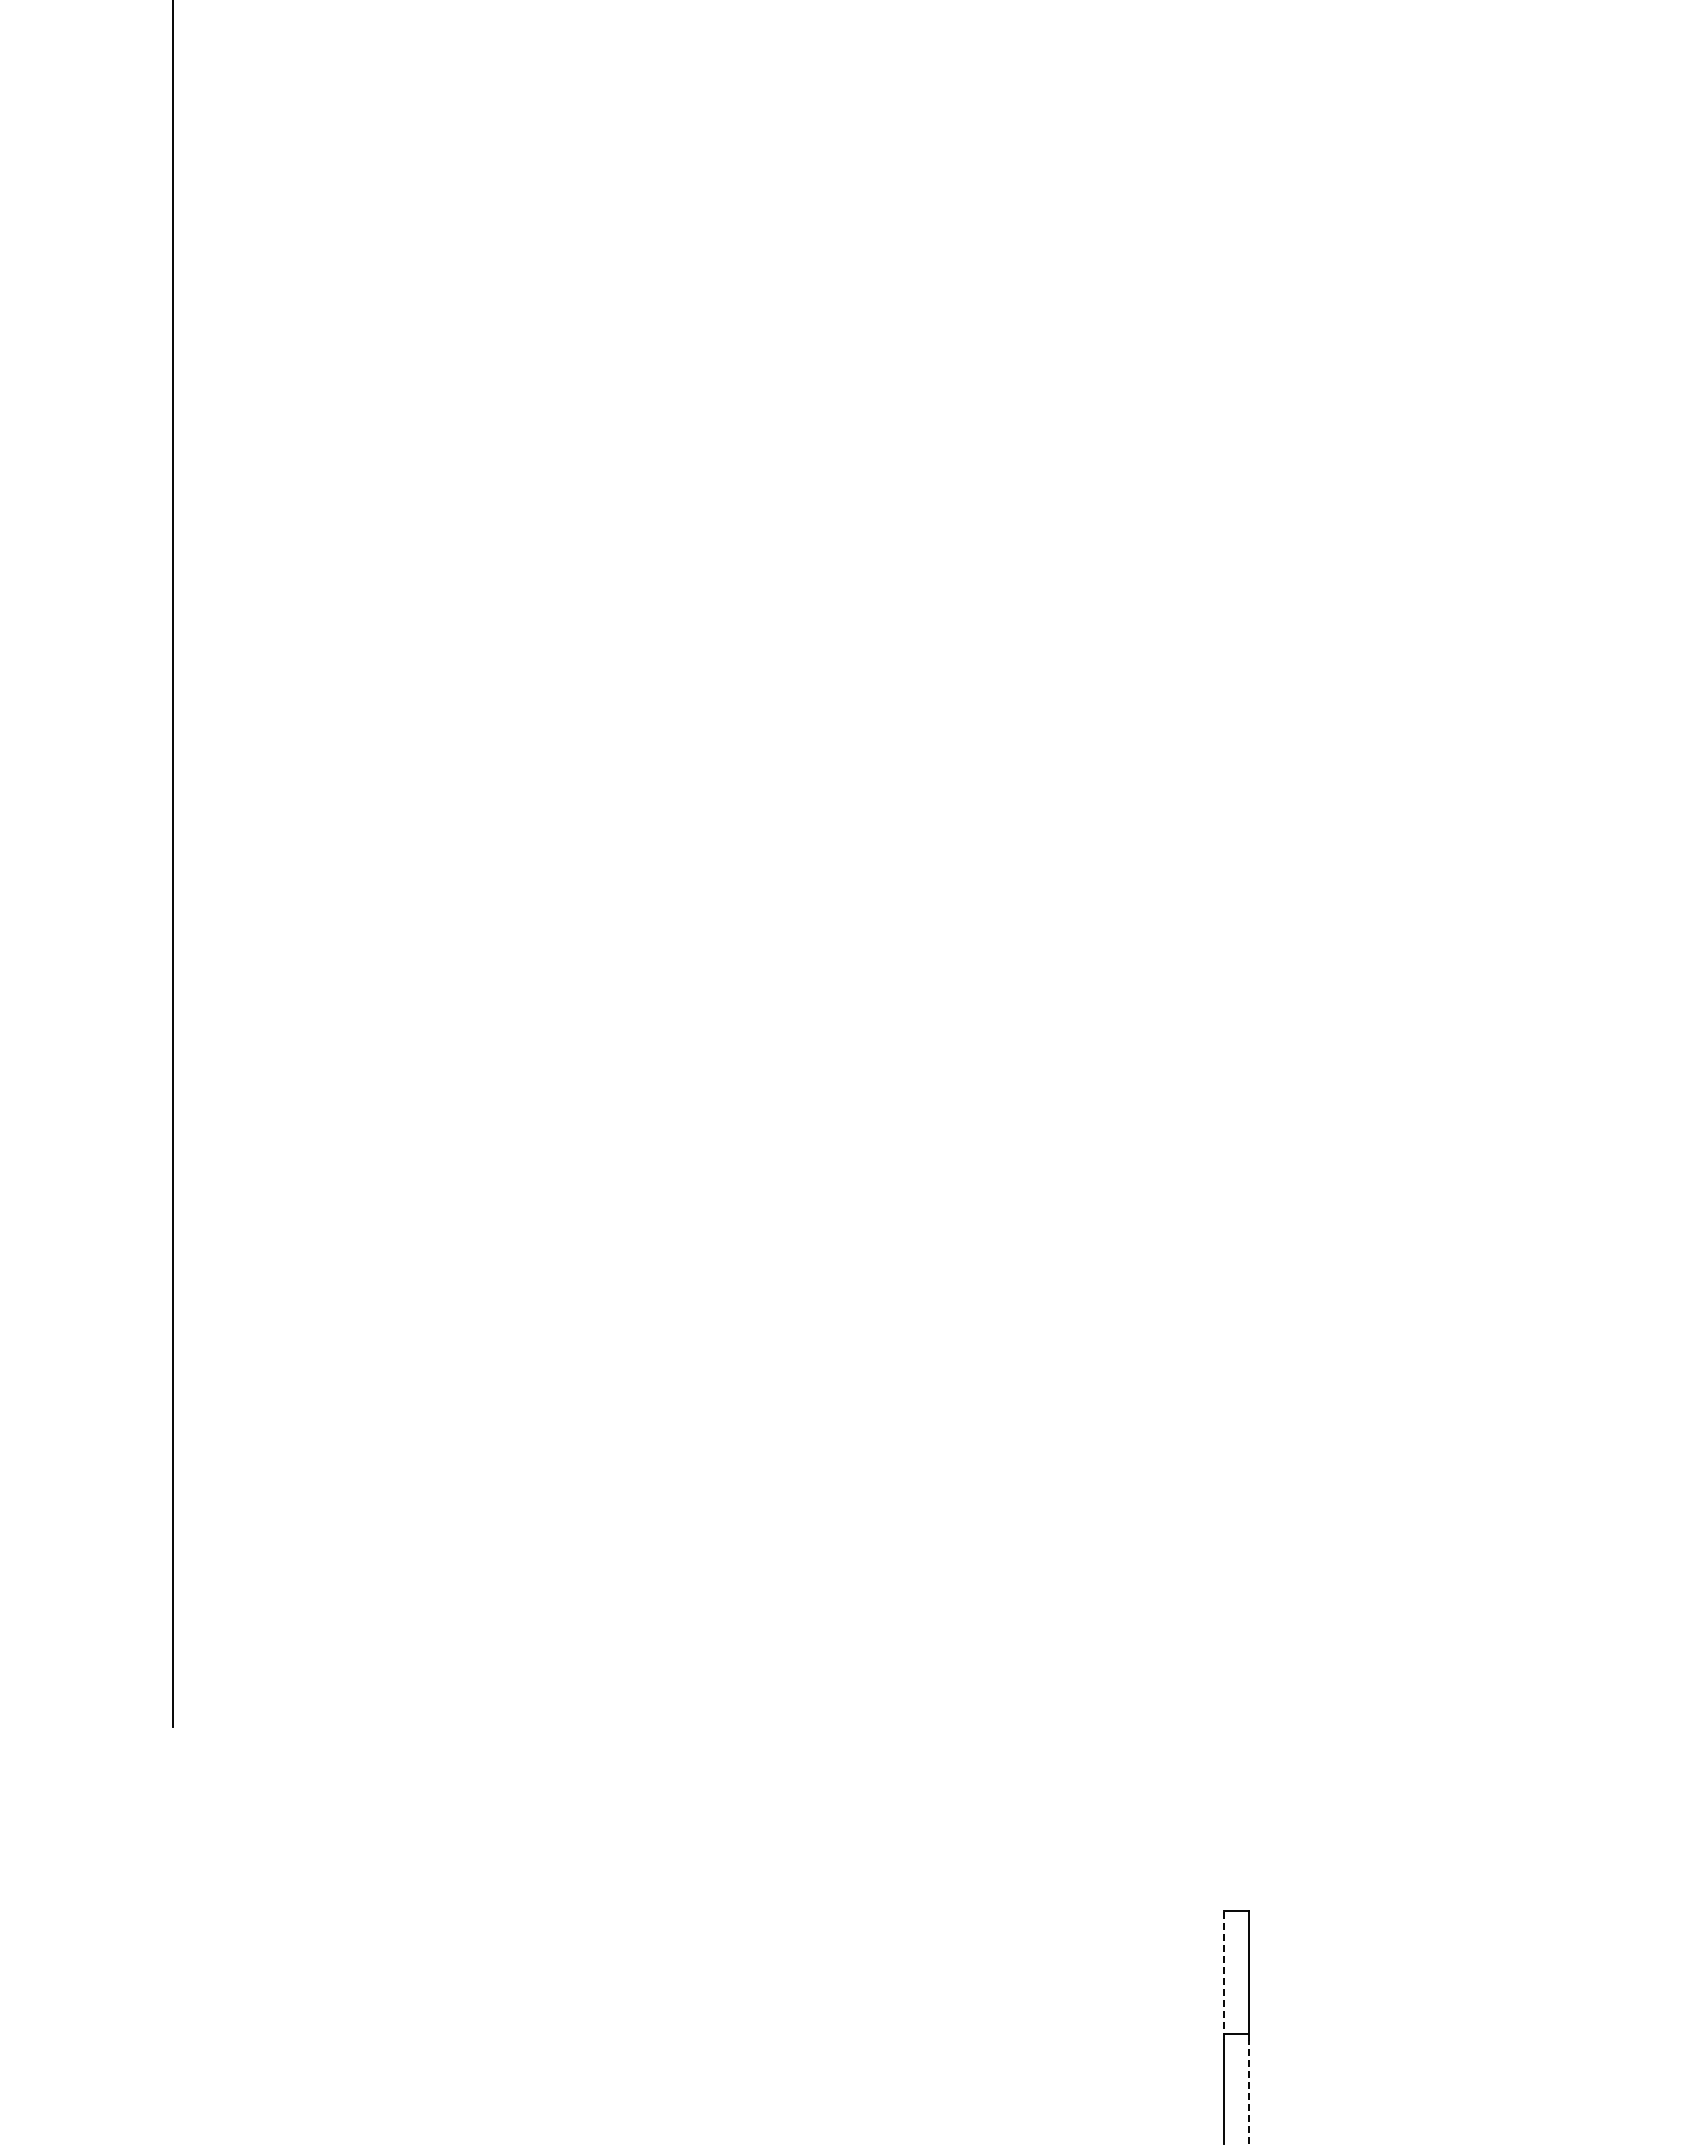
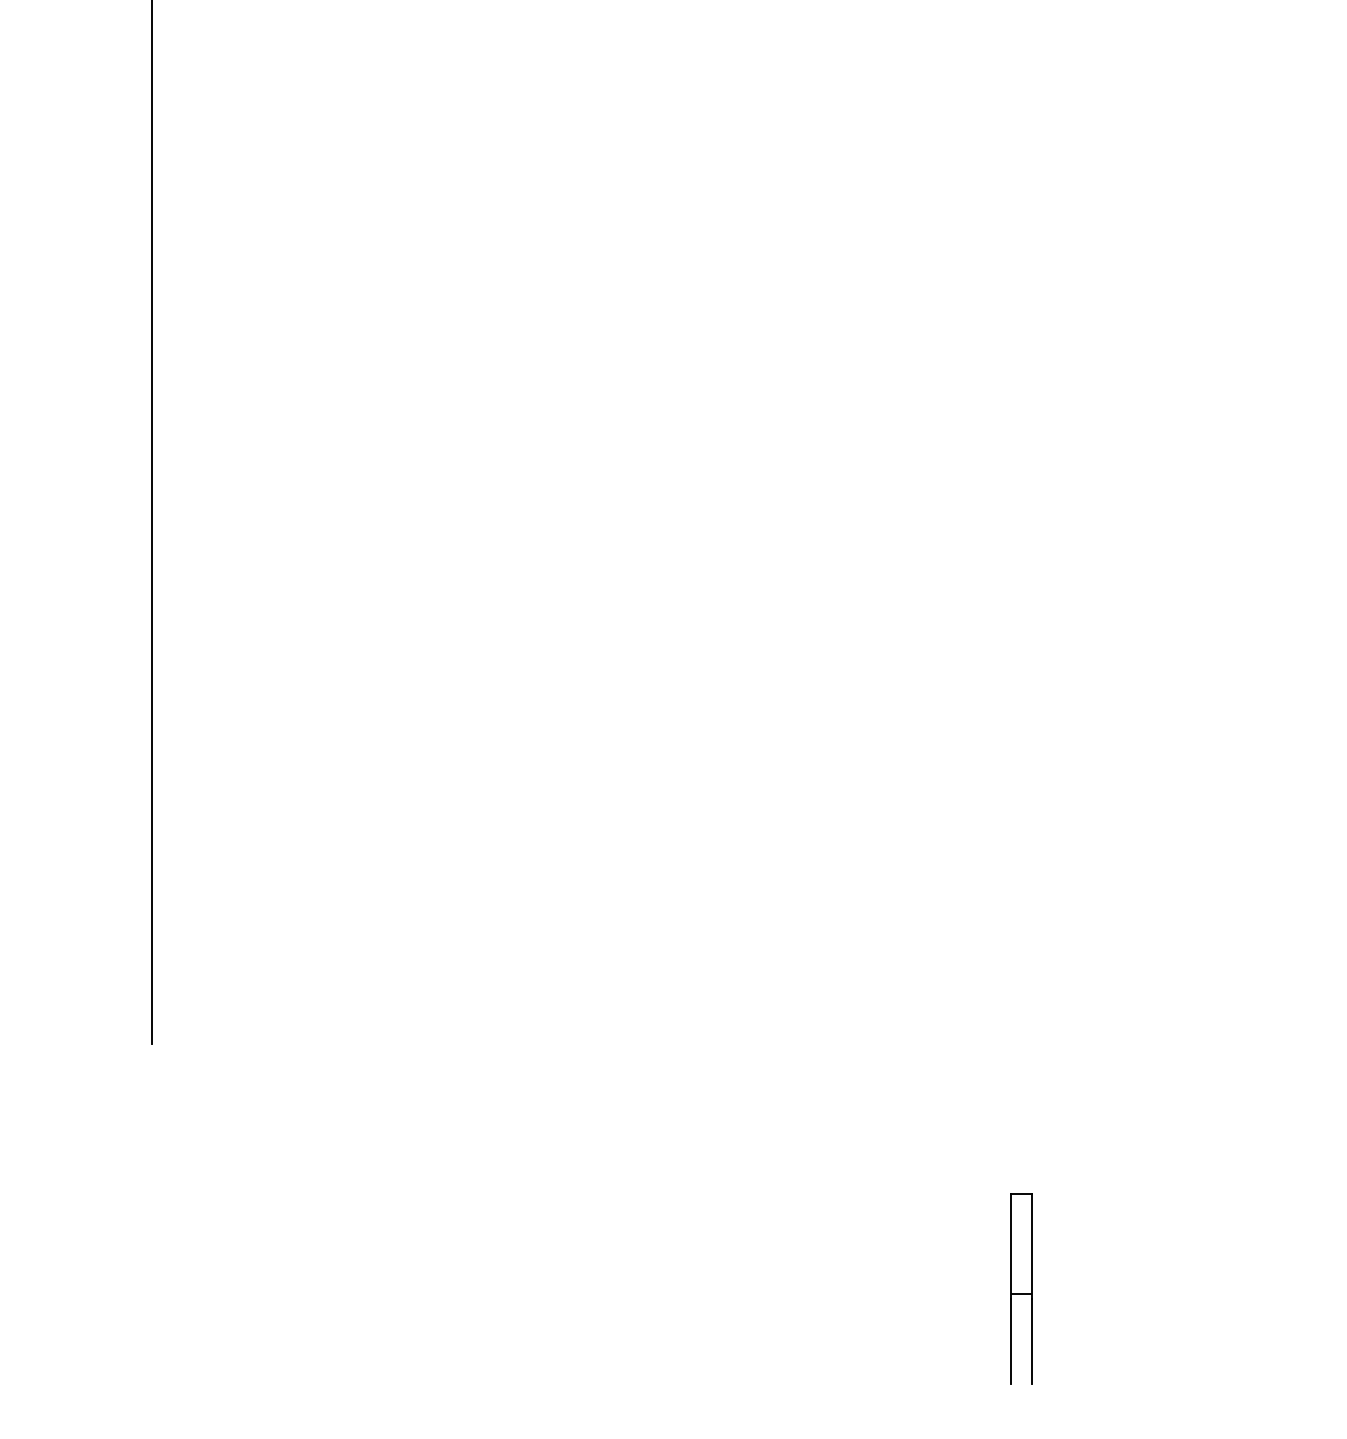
line: (1224, 1974) -> (1011, 1245), dashed -> solid
line: (1249, 2091) -> (1031, 1341), dashed -> solid

